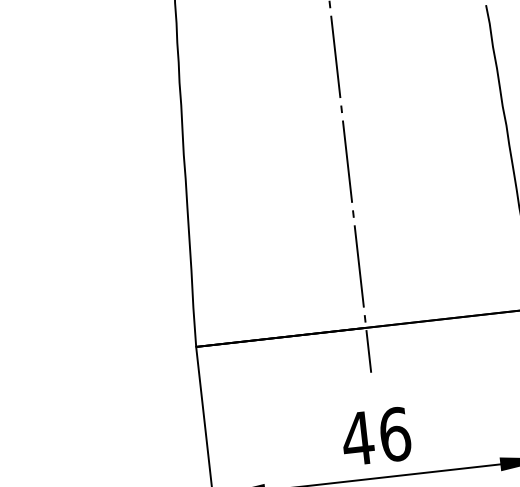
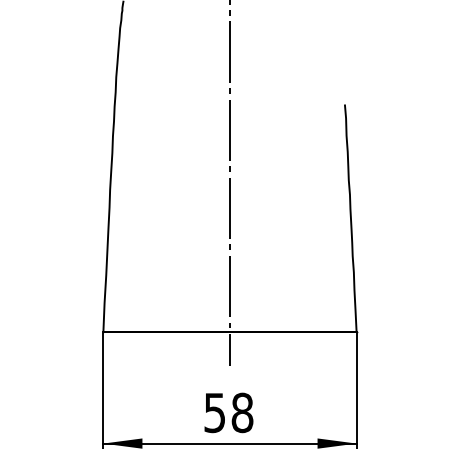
text: (376, 436) -> (228, 412), 46 -> 58

